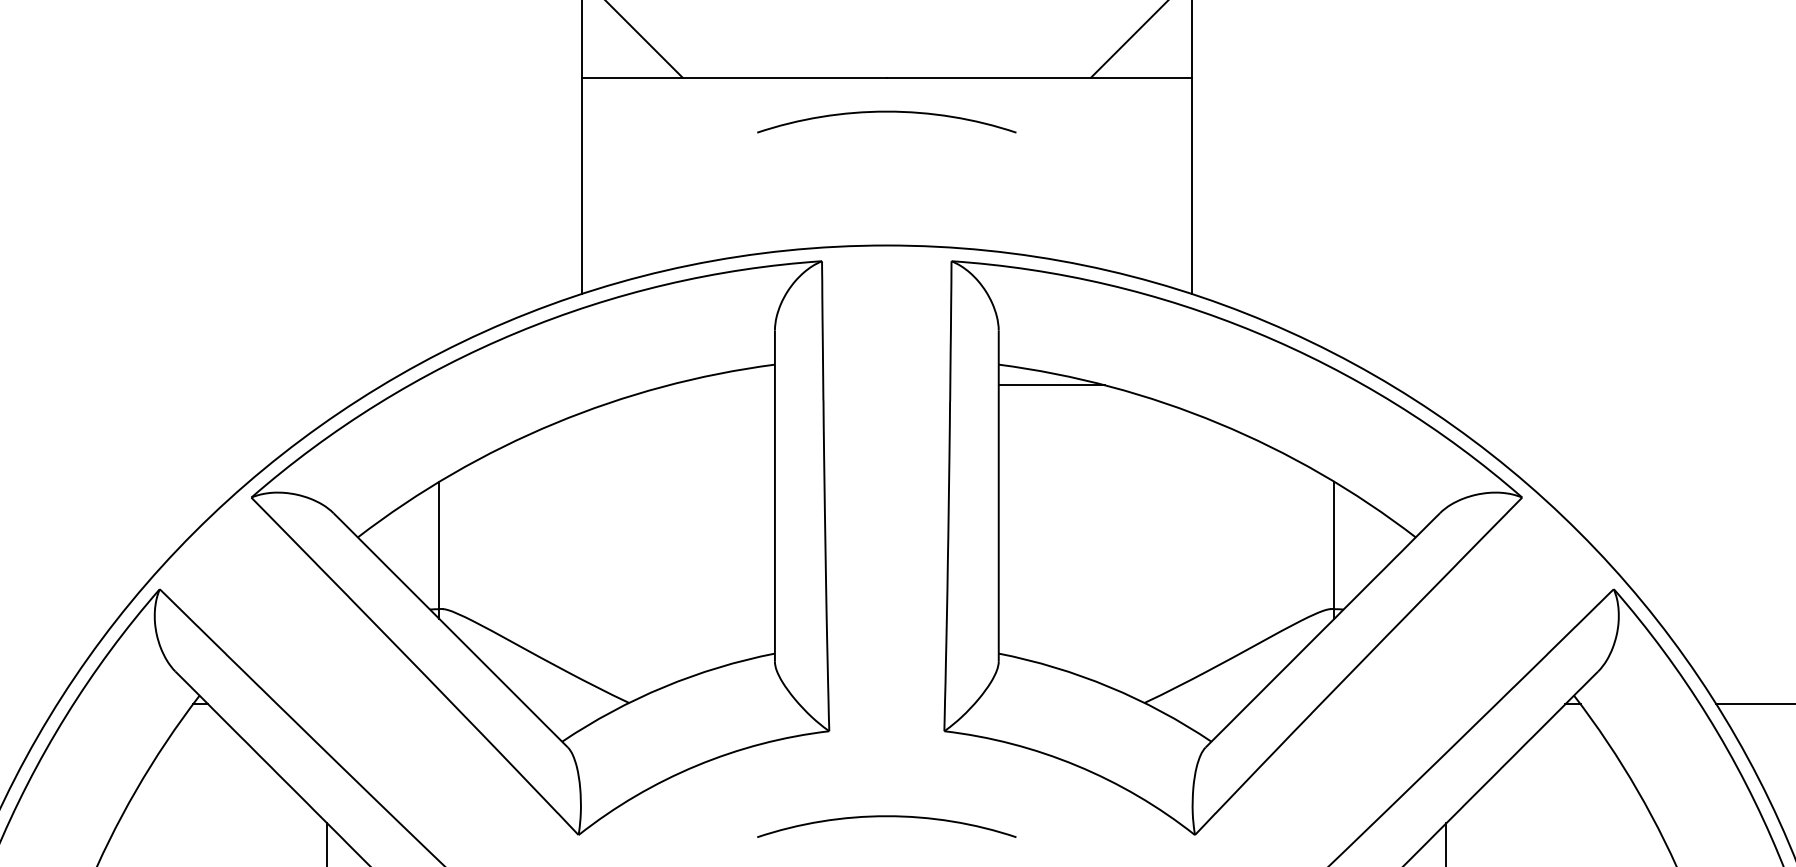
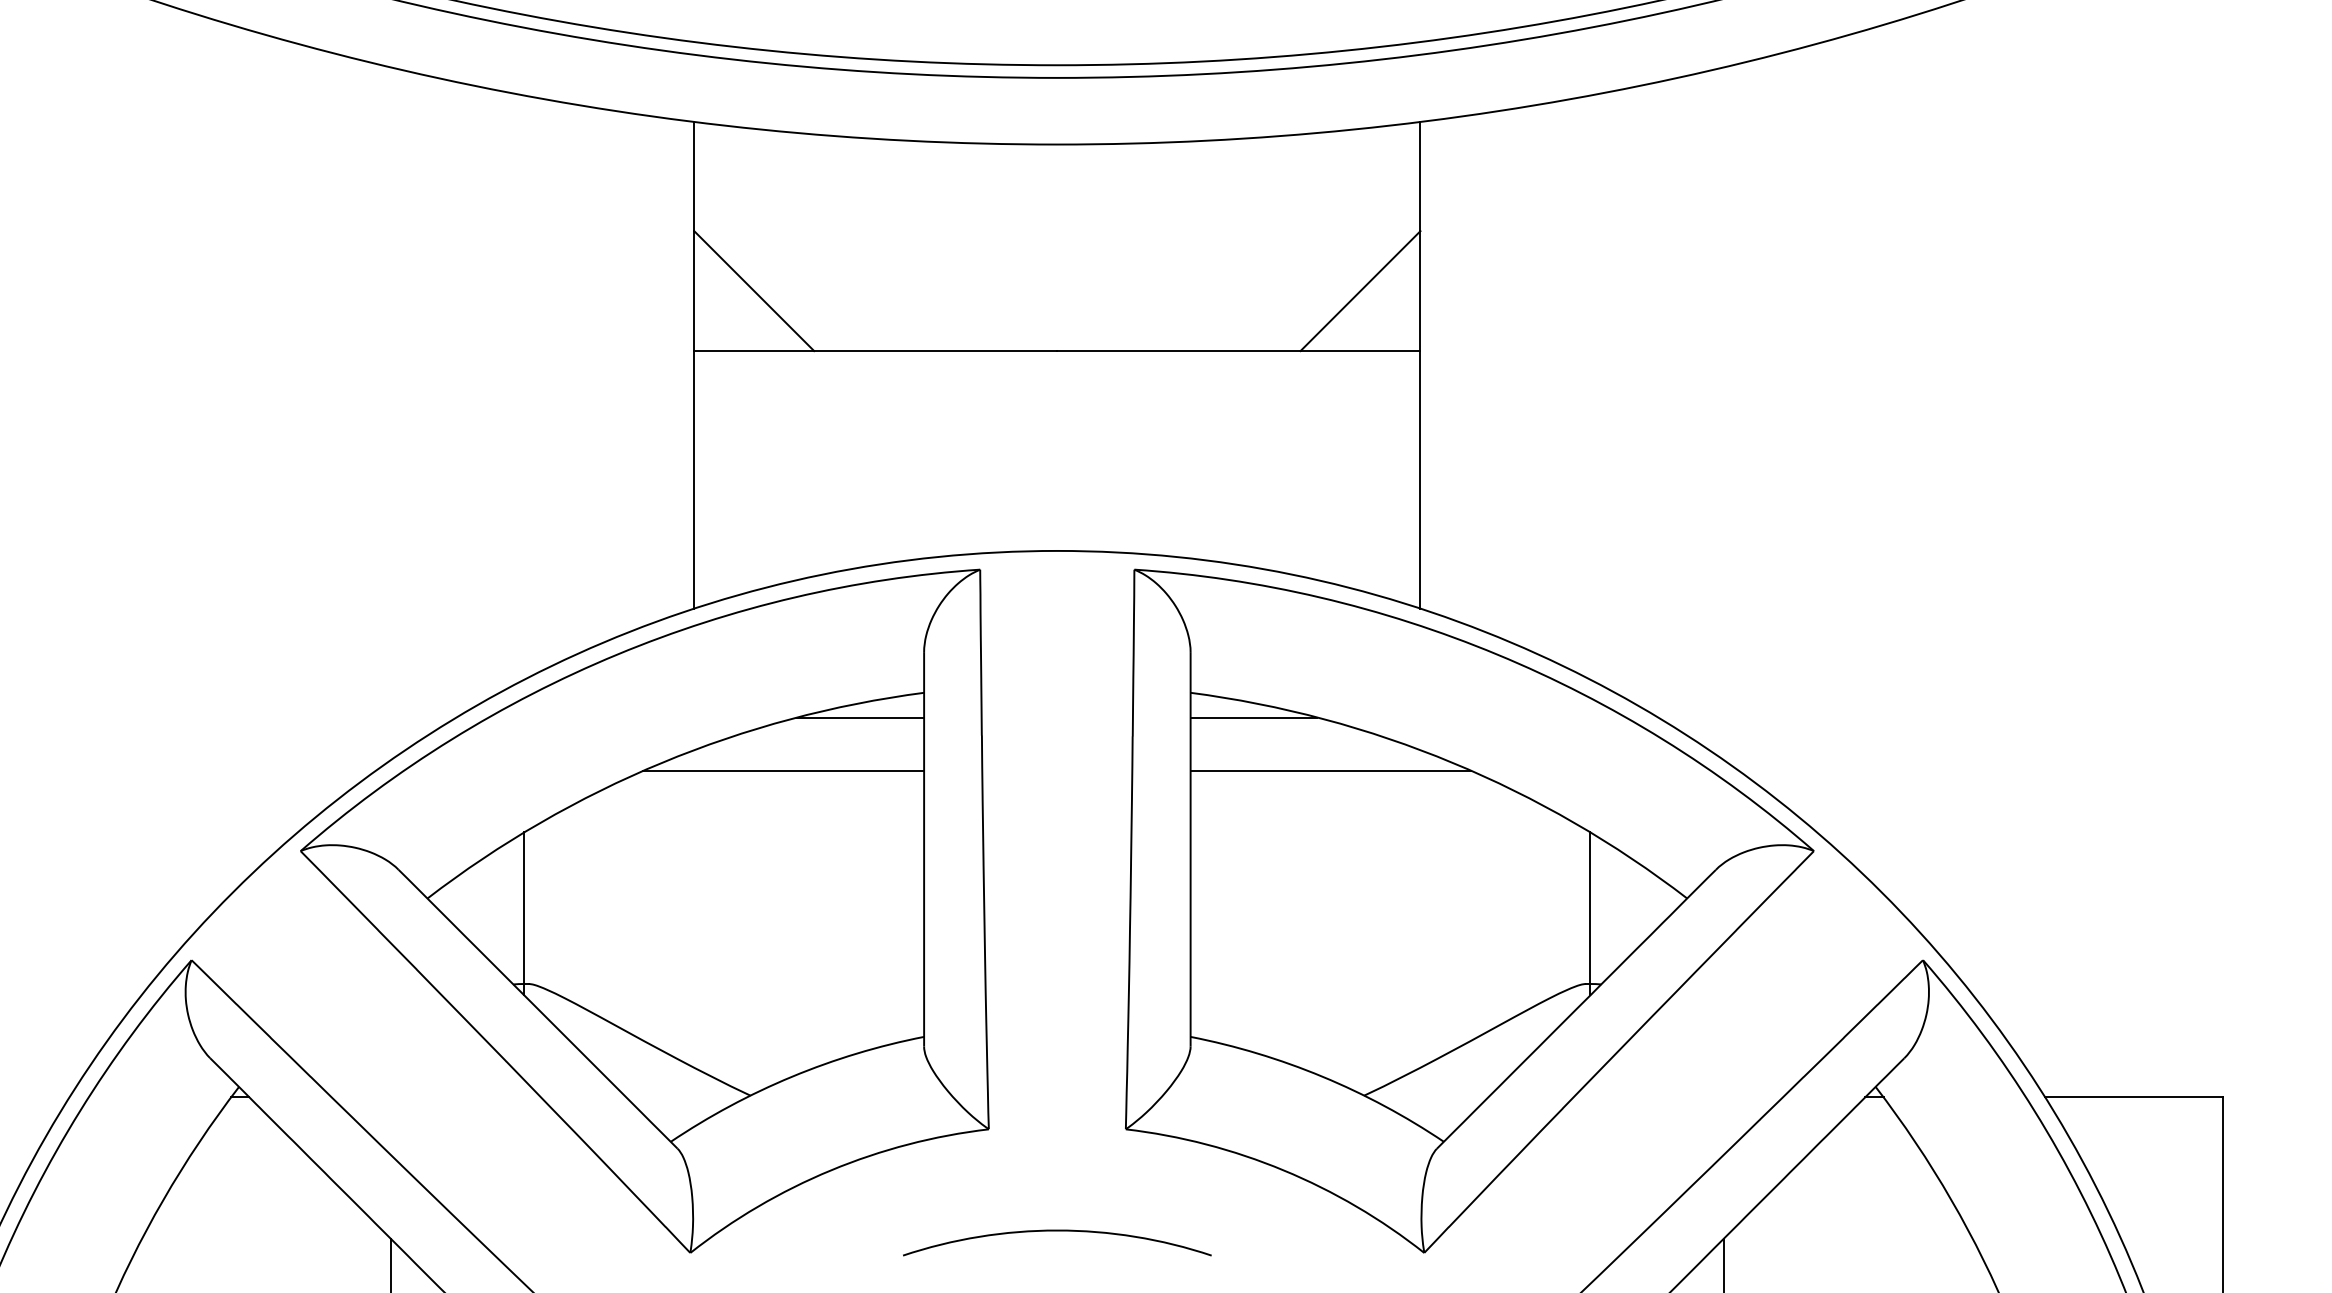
arc: (886, 112) -> (1057, 392), removed
line: (721, 385) -> (860, 717), added
line: (656, 429) -> (783, 770), added
line: (1116, 429) -> (1330, 770), added

